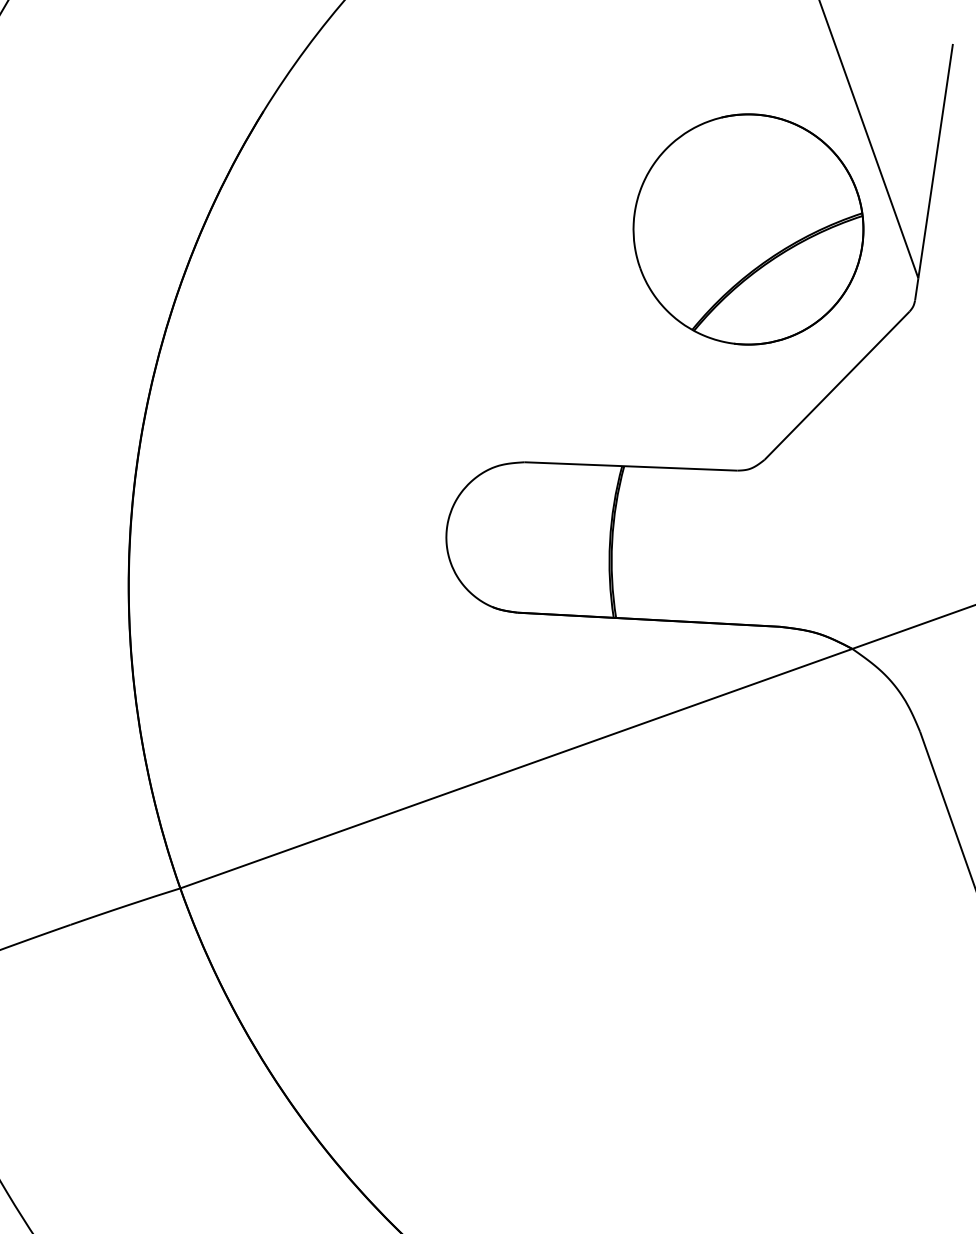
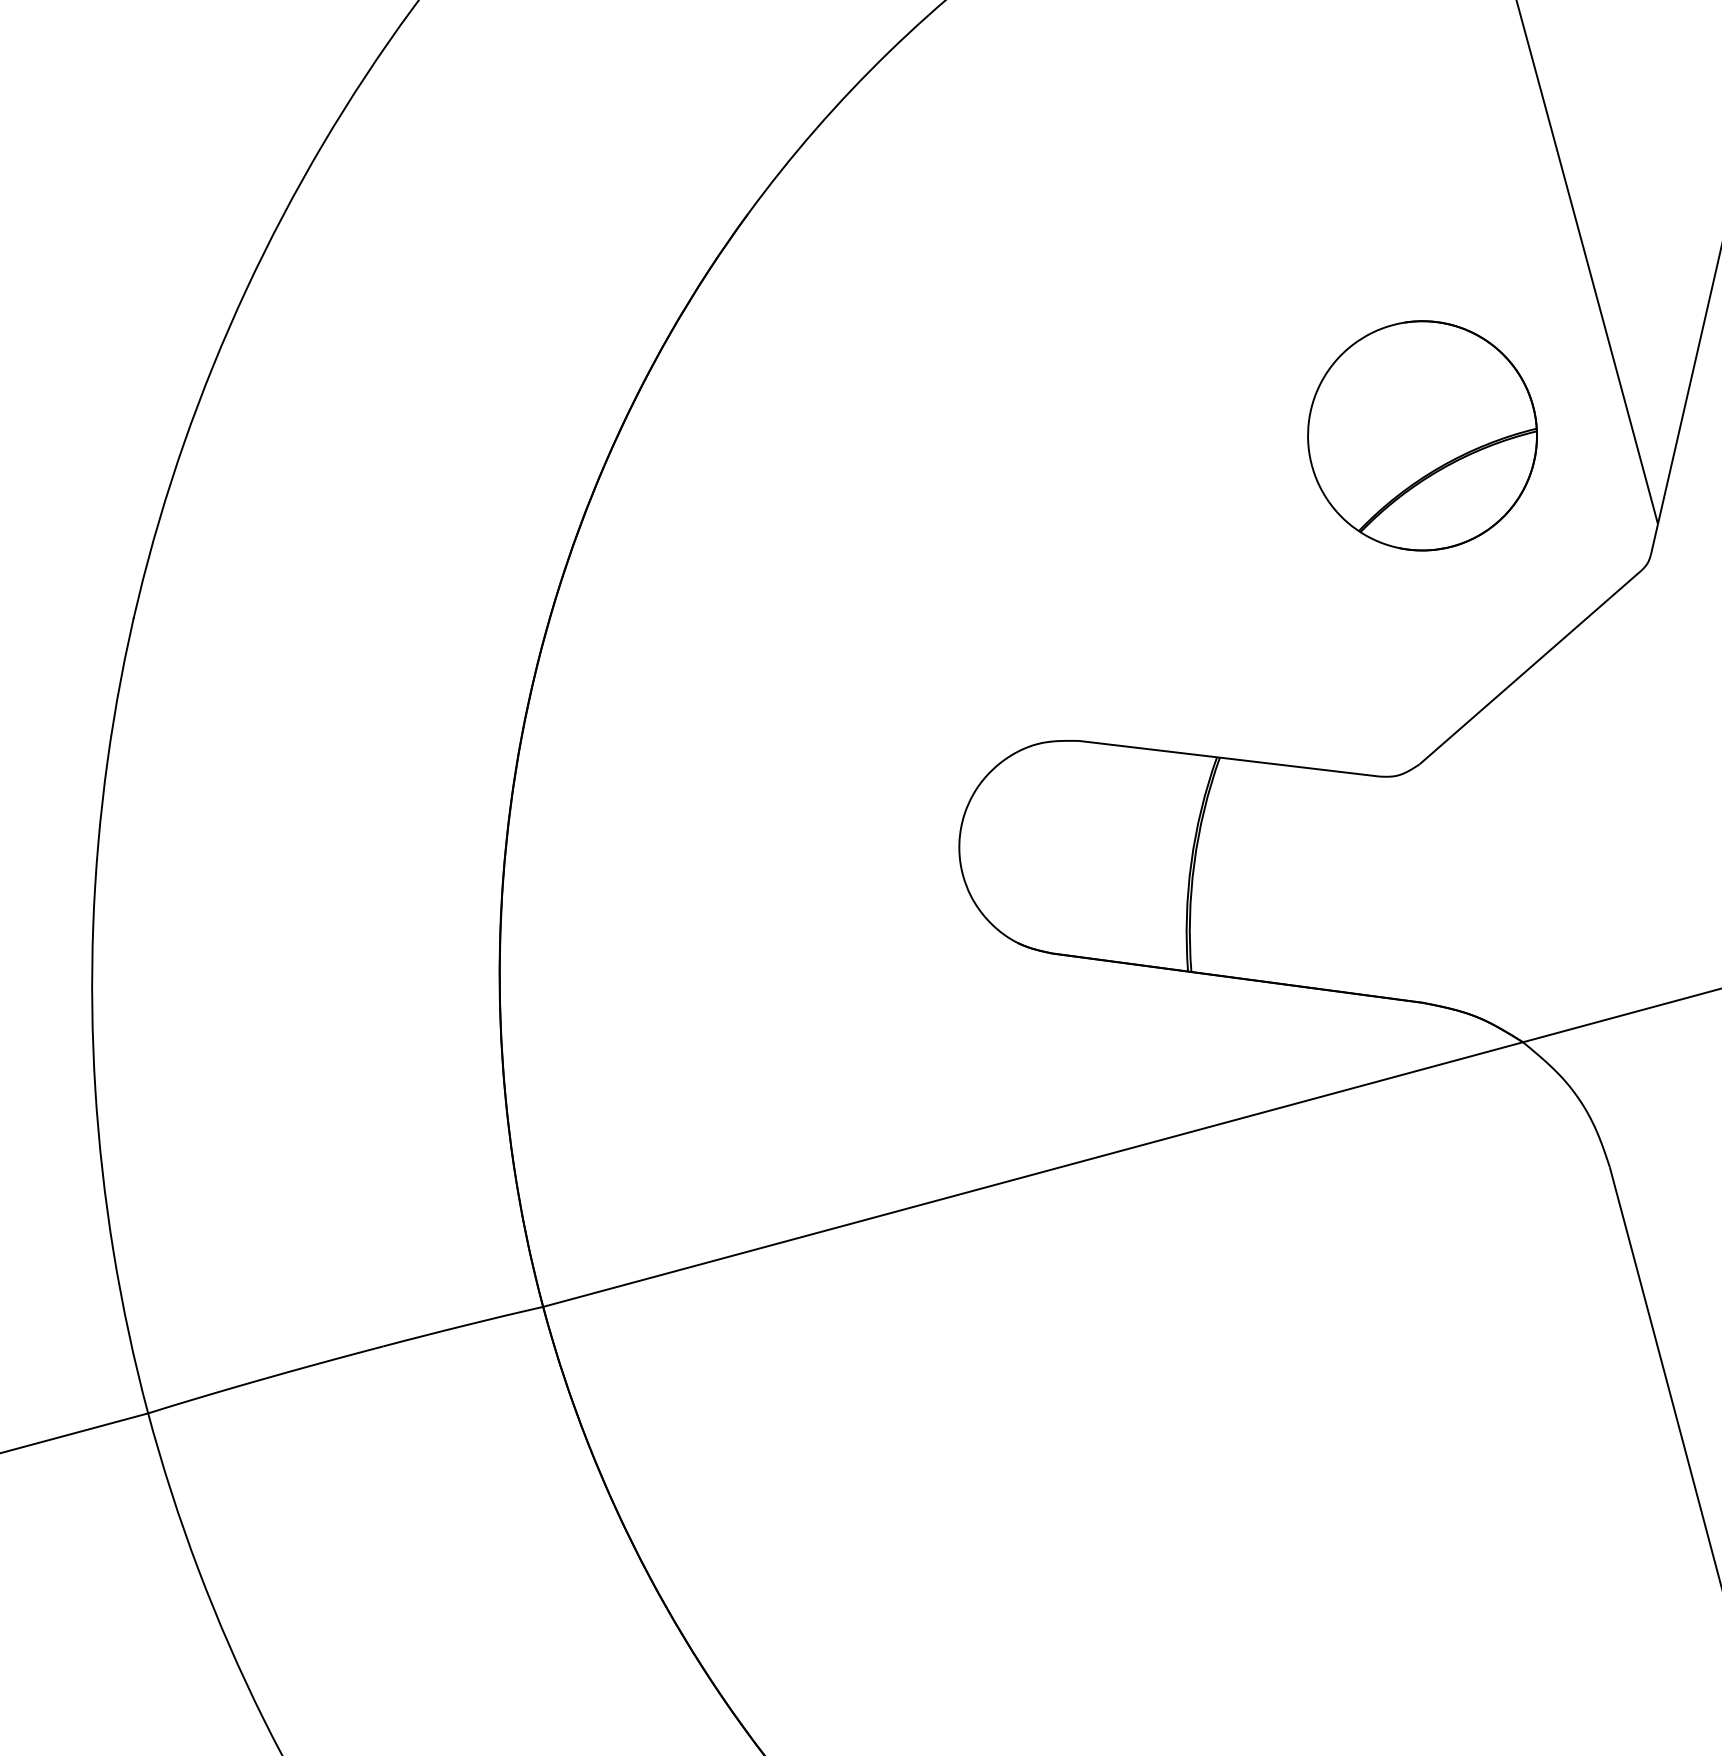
part: (748, 229) -> (1422, 435), size x0.7

